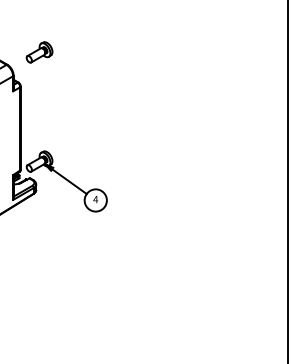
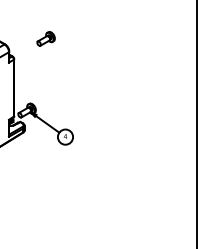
part: (38, 51) -> (45, 38), moved

